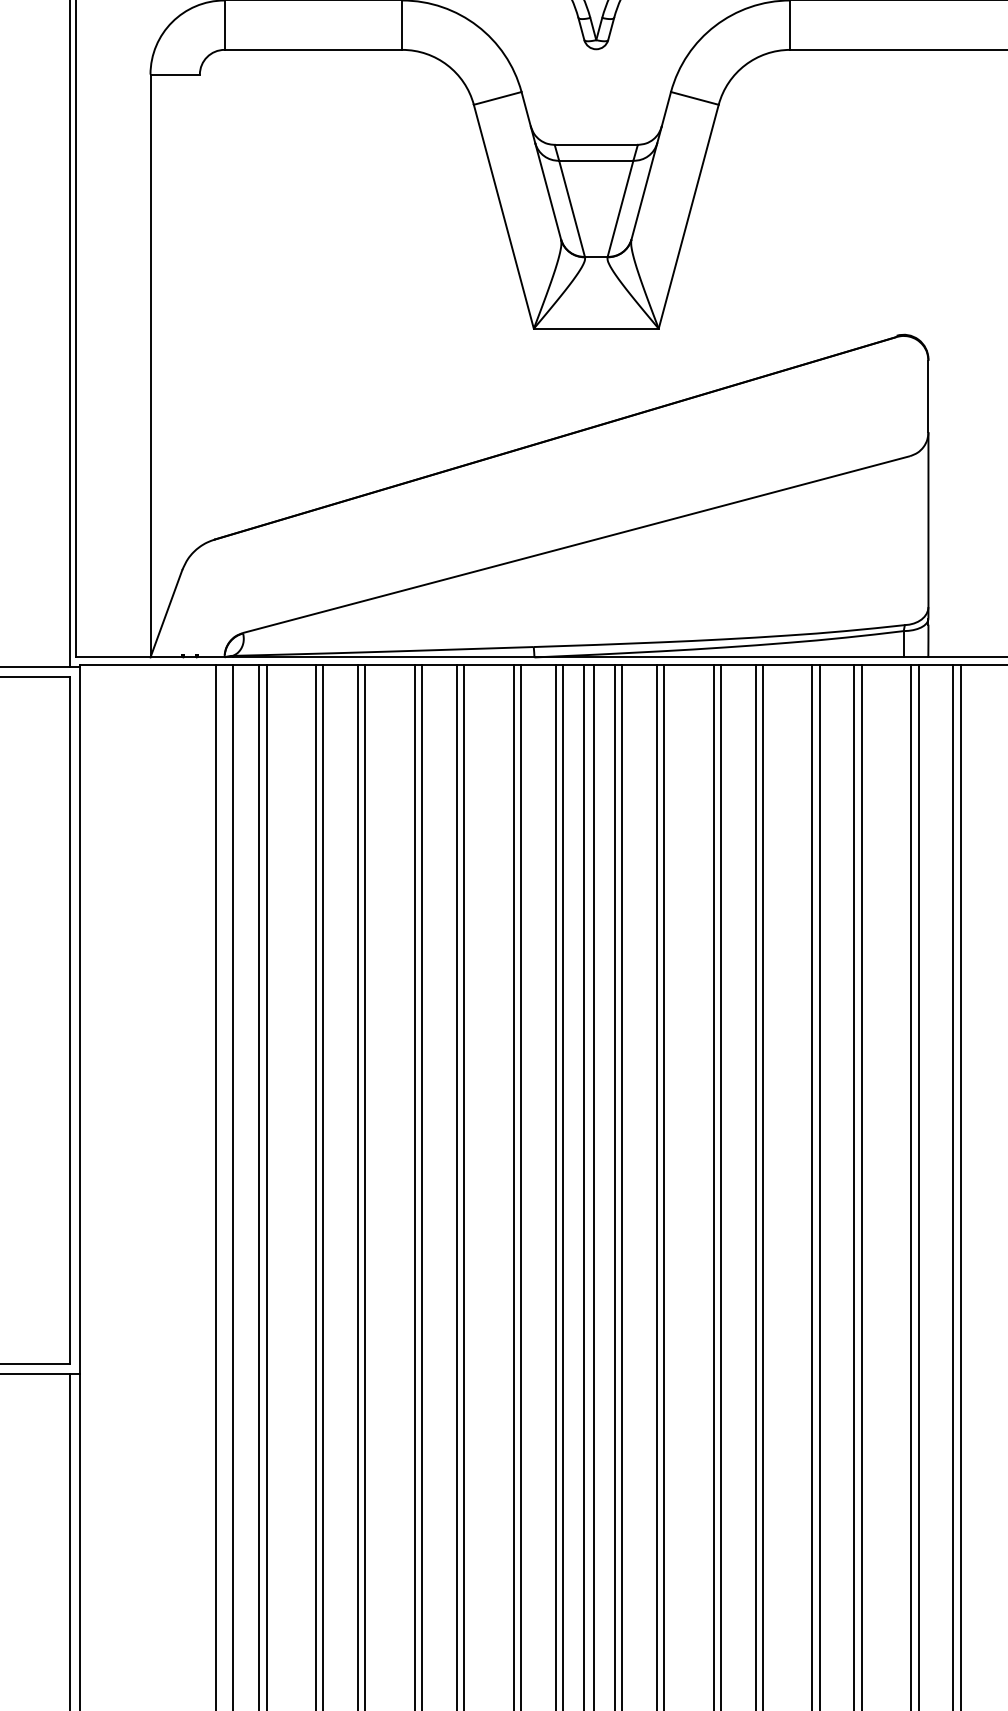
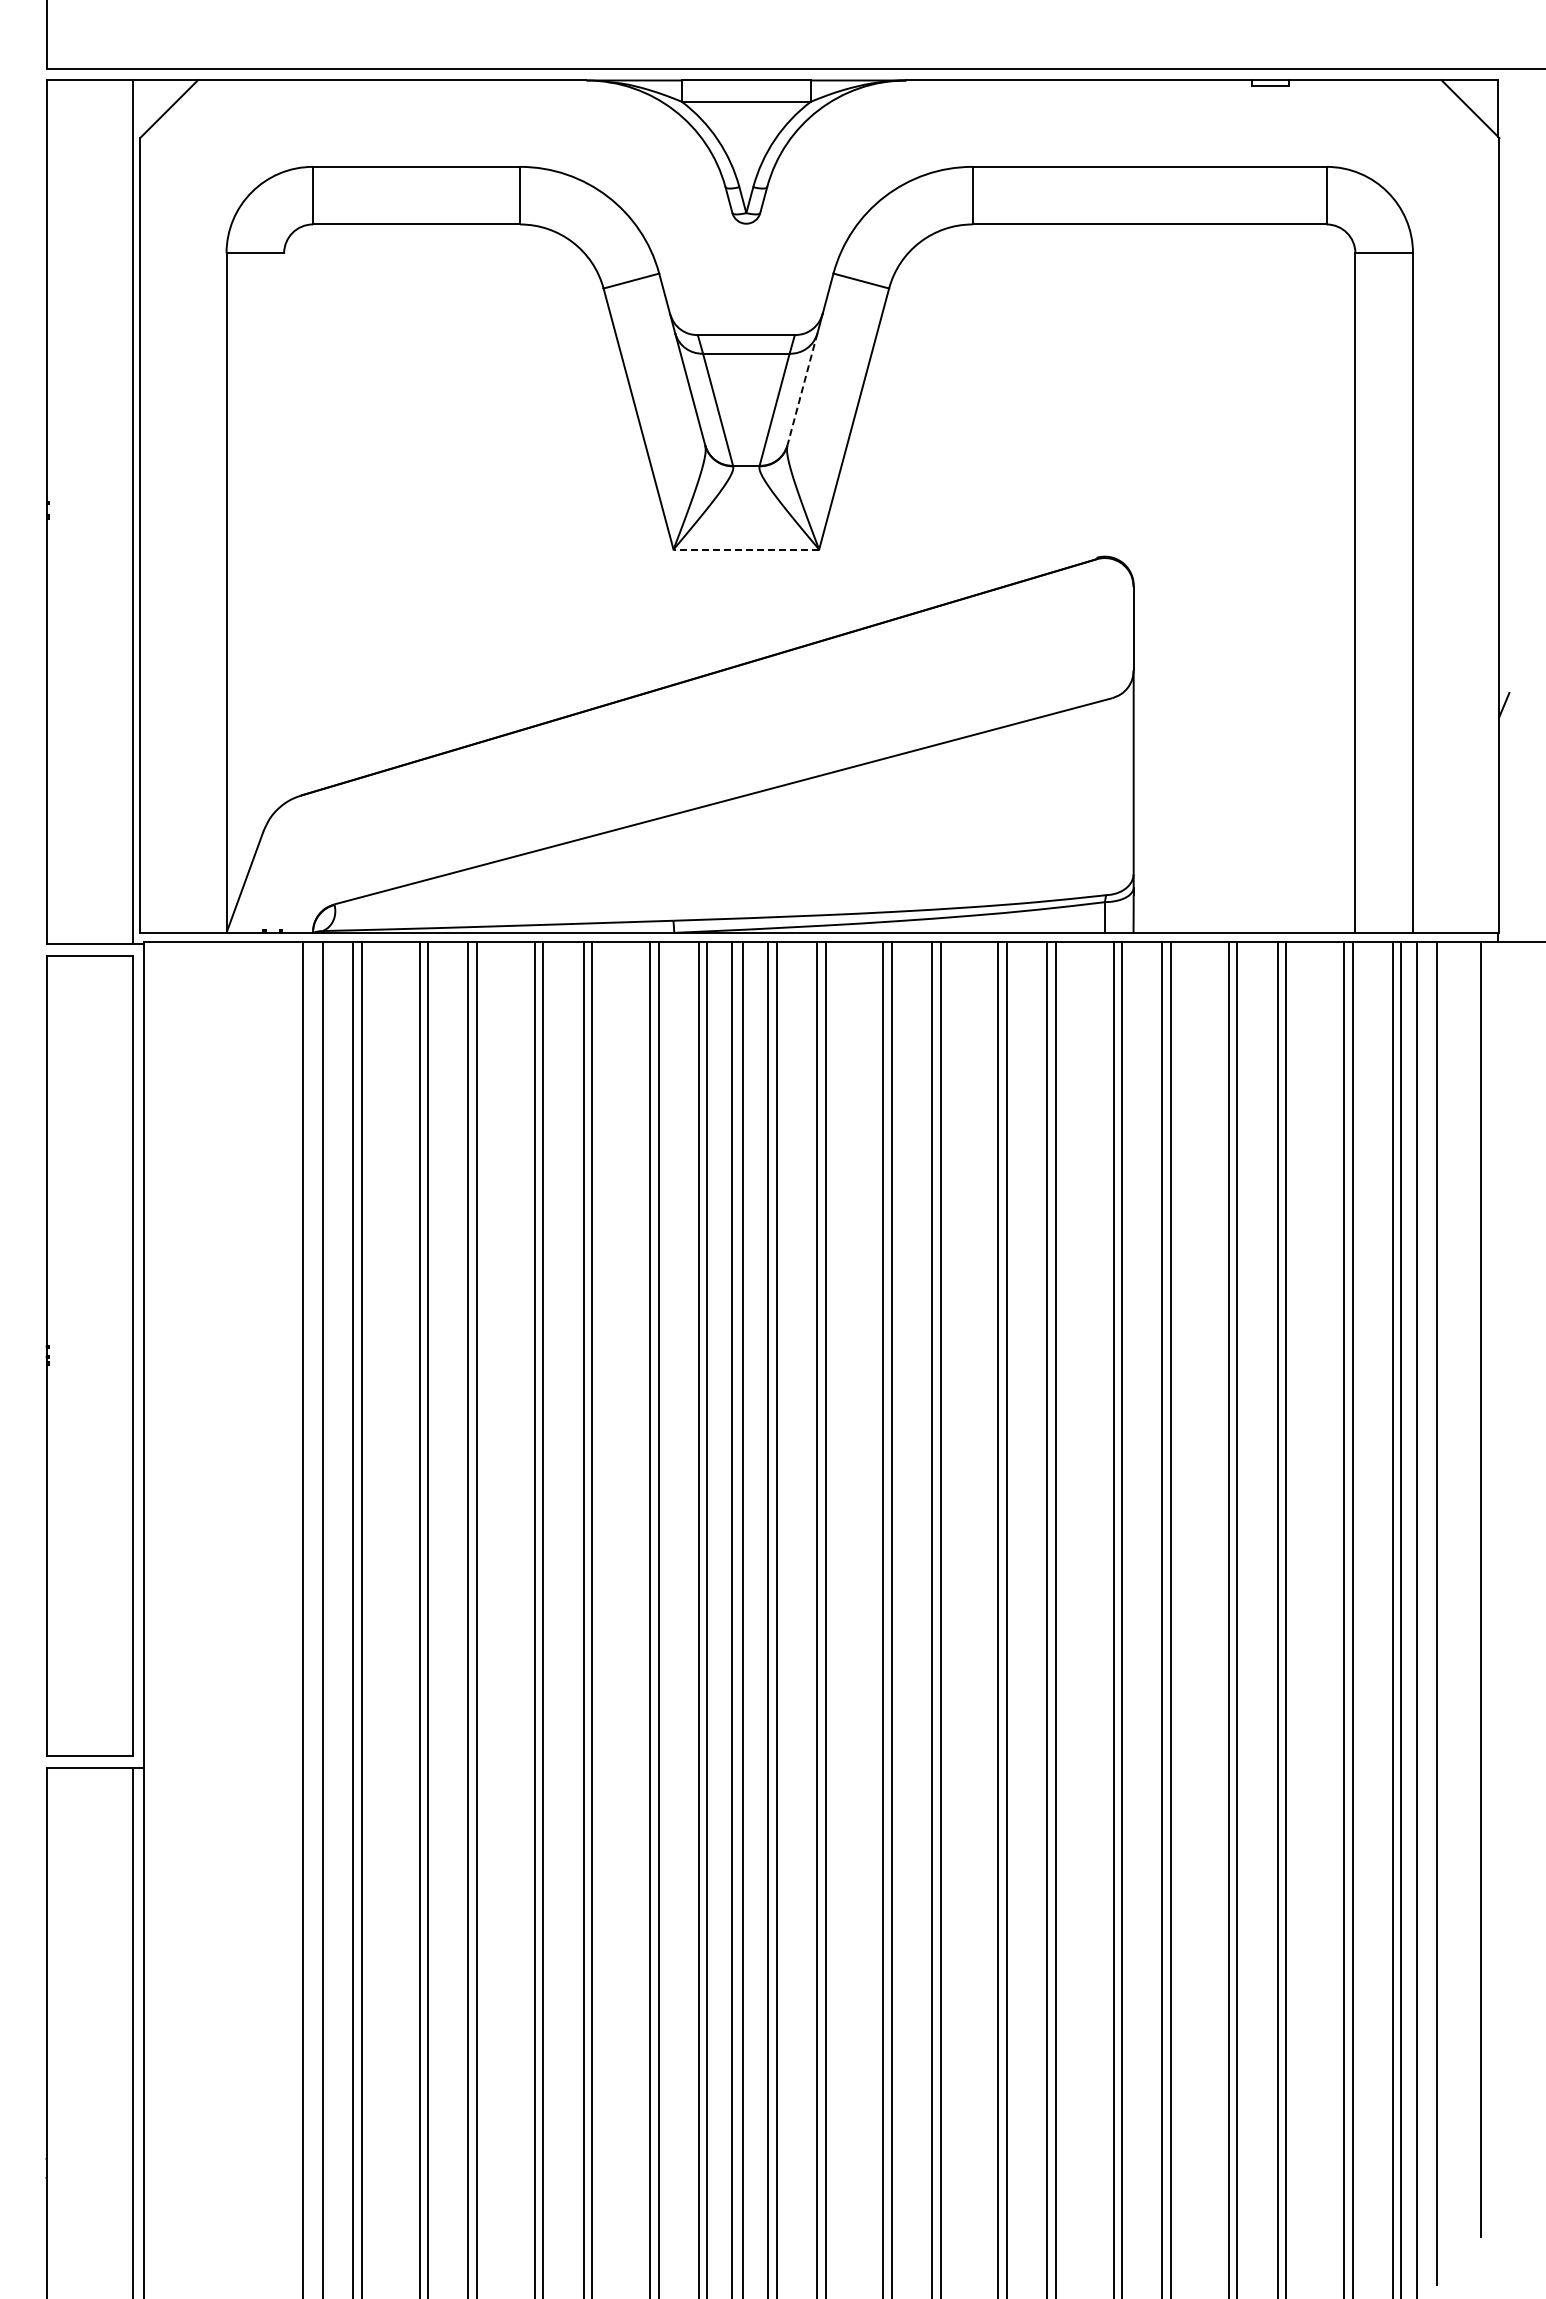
line: (644, 191) -> (802, 389), solid -> dashed
line: (596, 328) -> (746, 549), solid -> dashed

